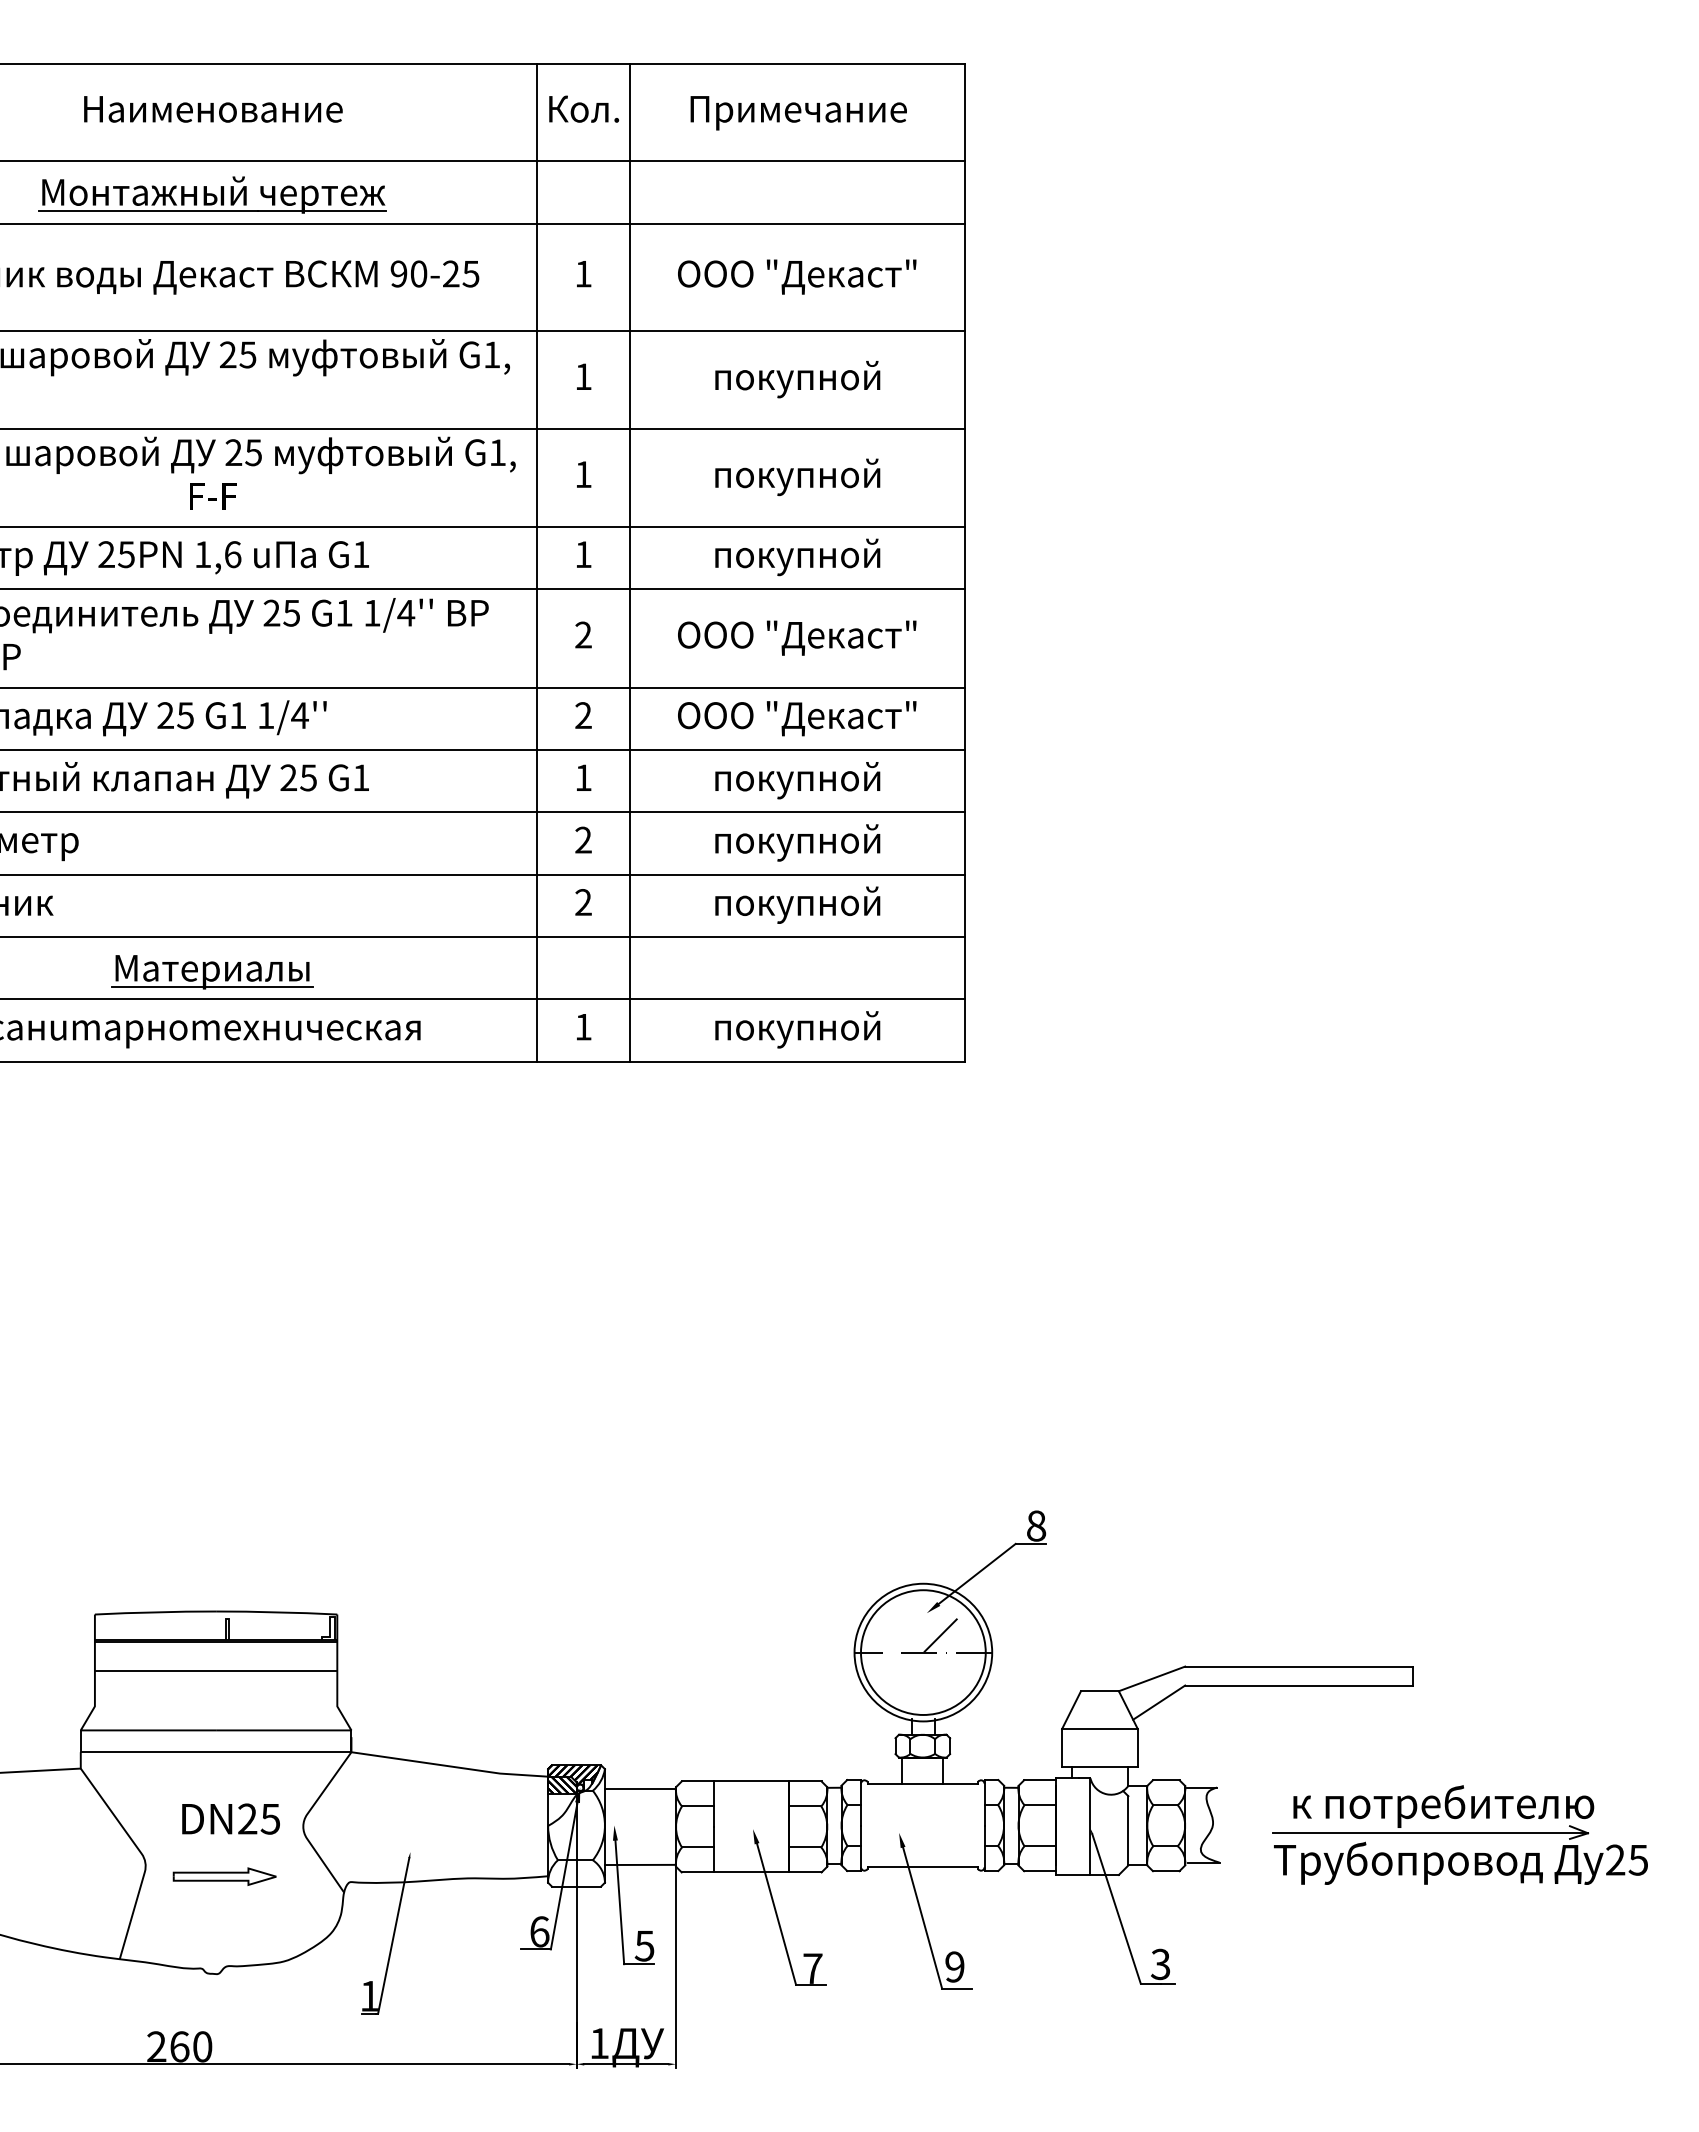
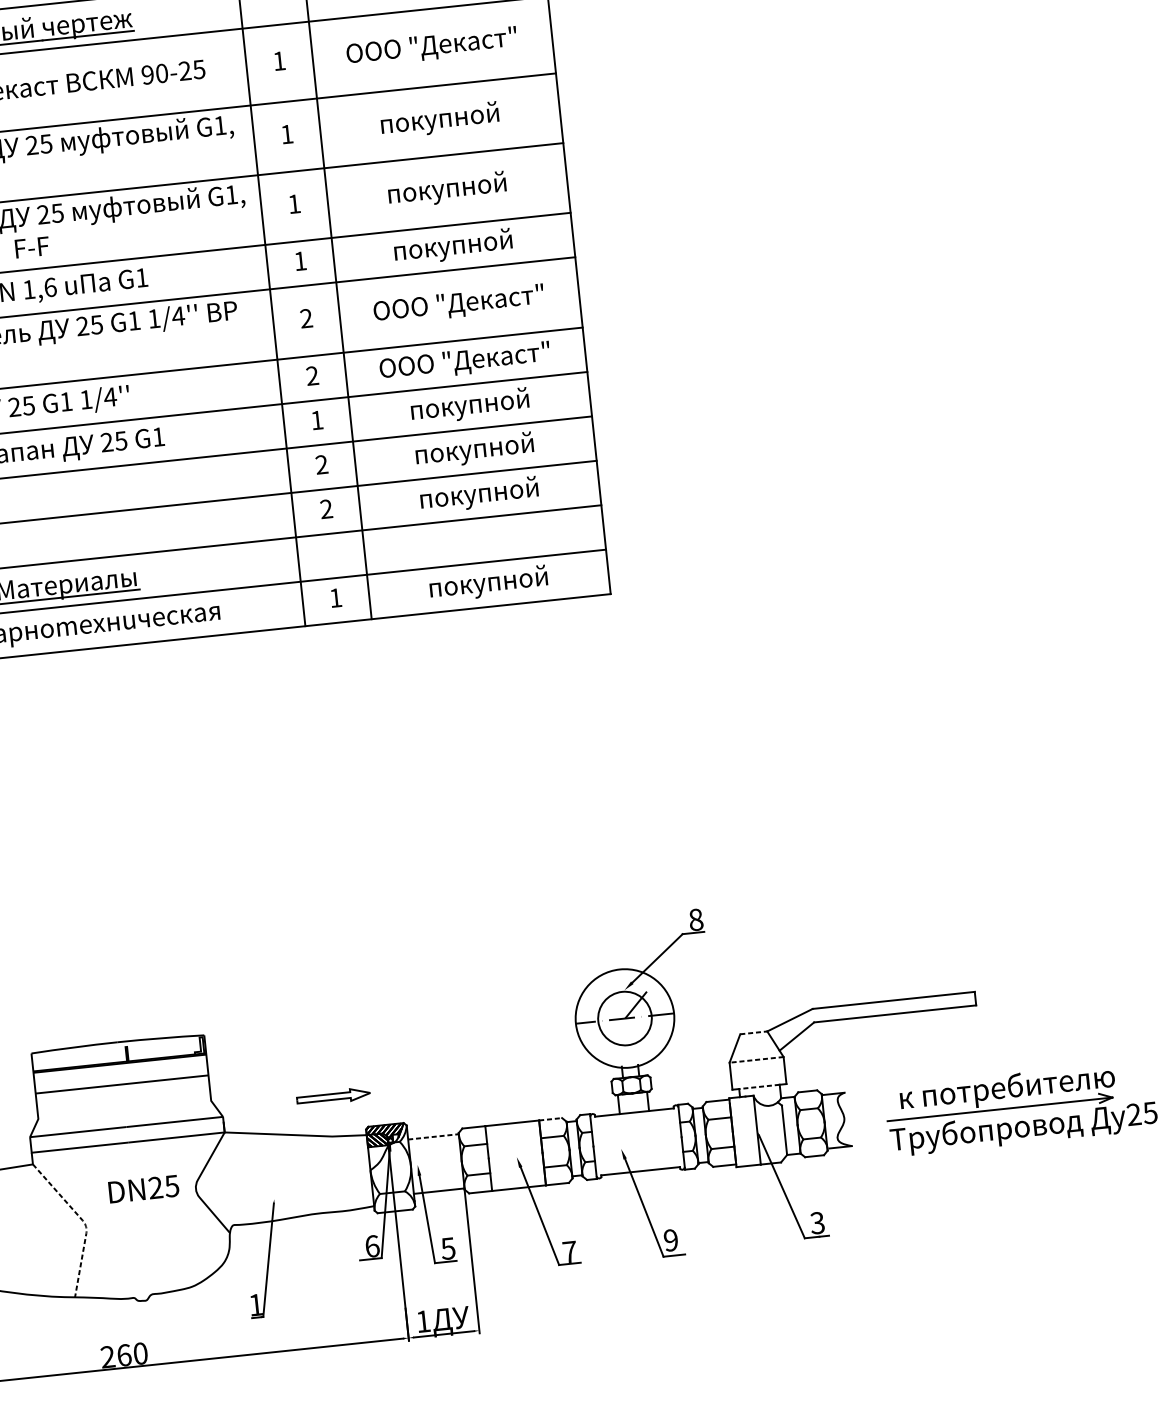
circle: (922, 1652) -> (624, 1018), size x0.6
line: (1099, 1691) -> (753, 1033), solid -> dashed
line: (1099, 1729) -> (756, 1060), solid -> dashed
line: (1099, 1766) -> (759, 1086), solid -> dashed
line: (806, 1781) -> (551, 1119), solid -> dashed
line: (640, 1788) -> (433, 1136), solid -> dashed
line: (144, 1858) -> (85, 1223), solid -> dashed
part: (224, 1876) -> (333, 1096), moved

